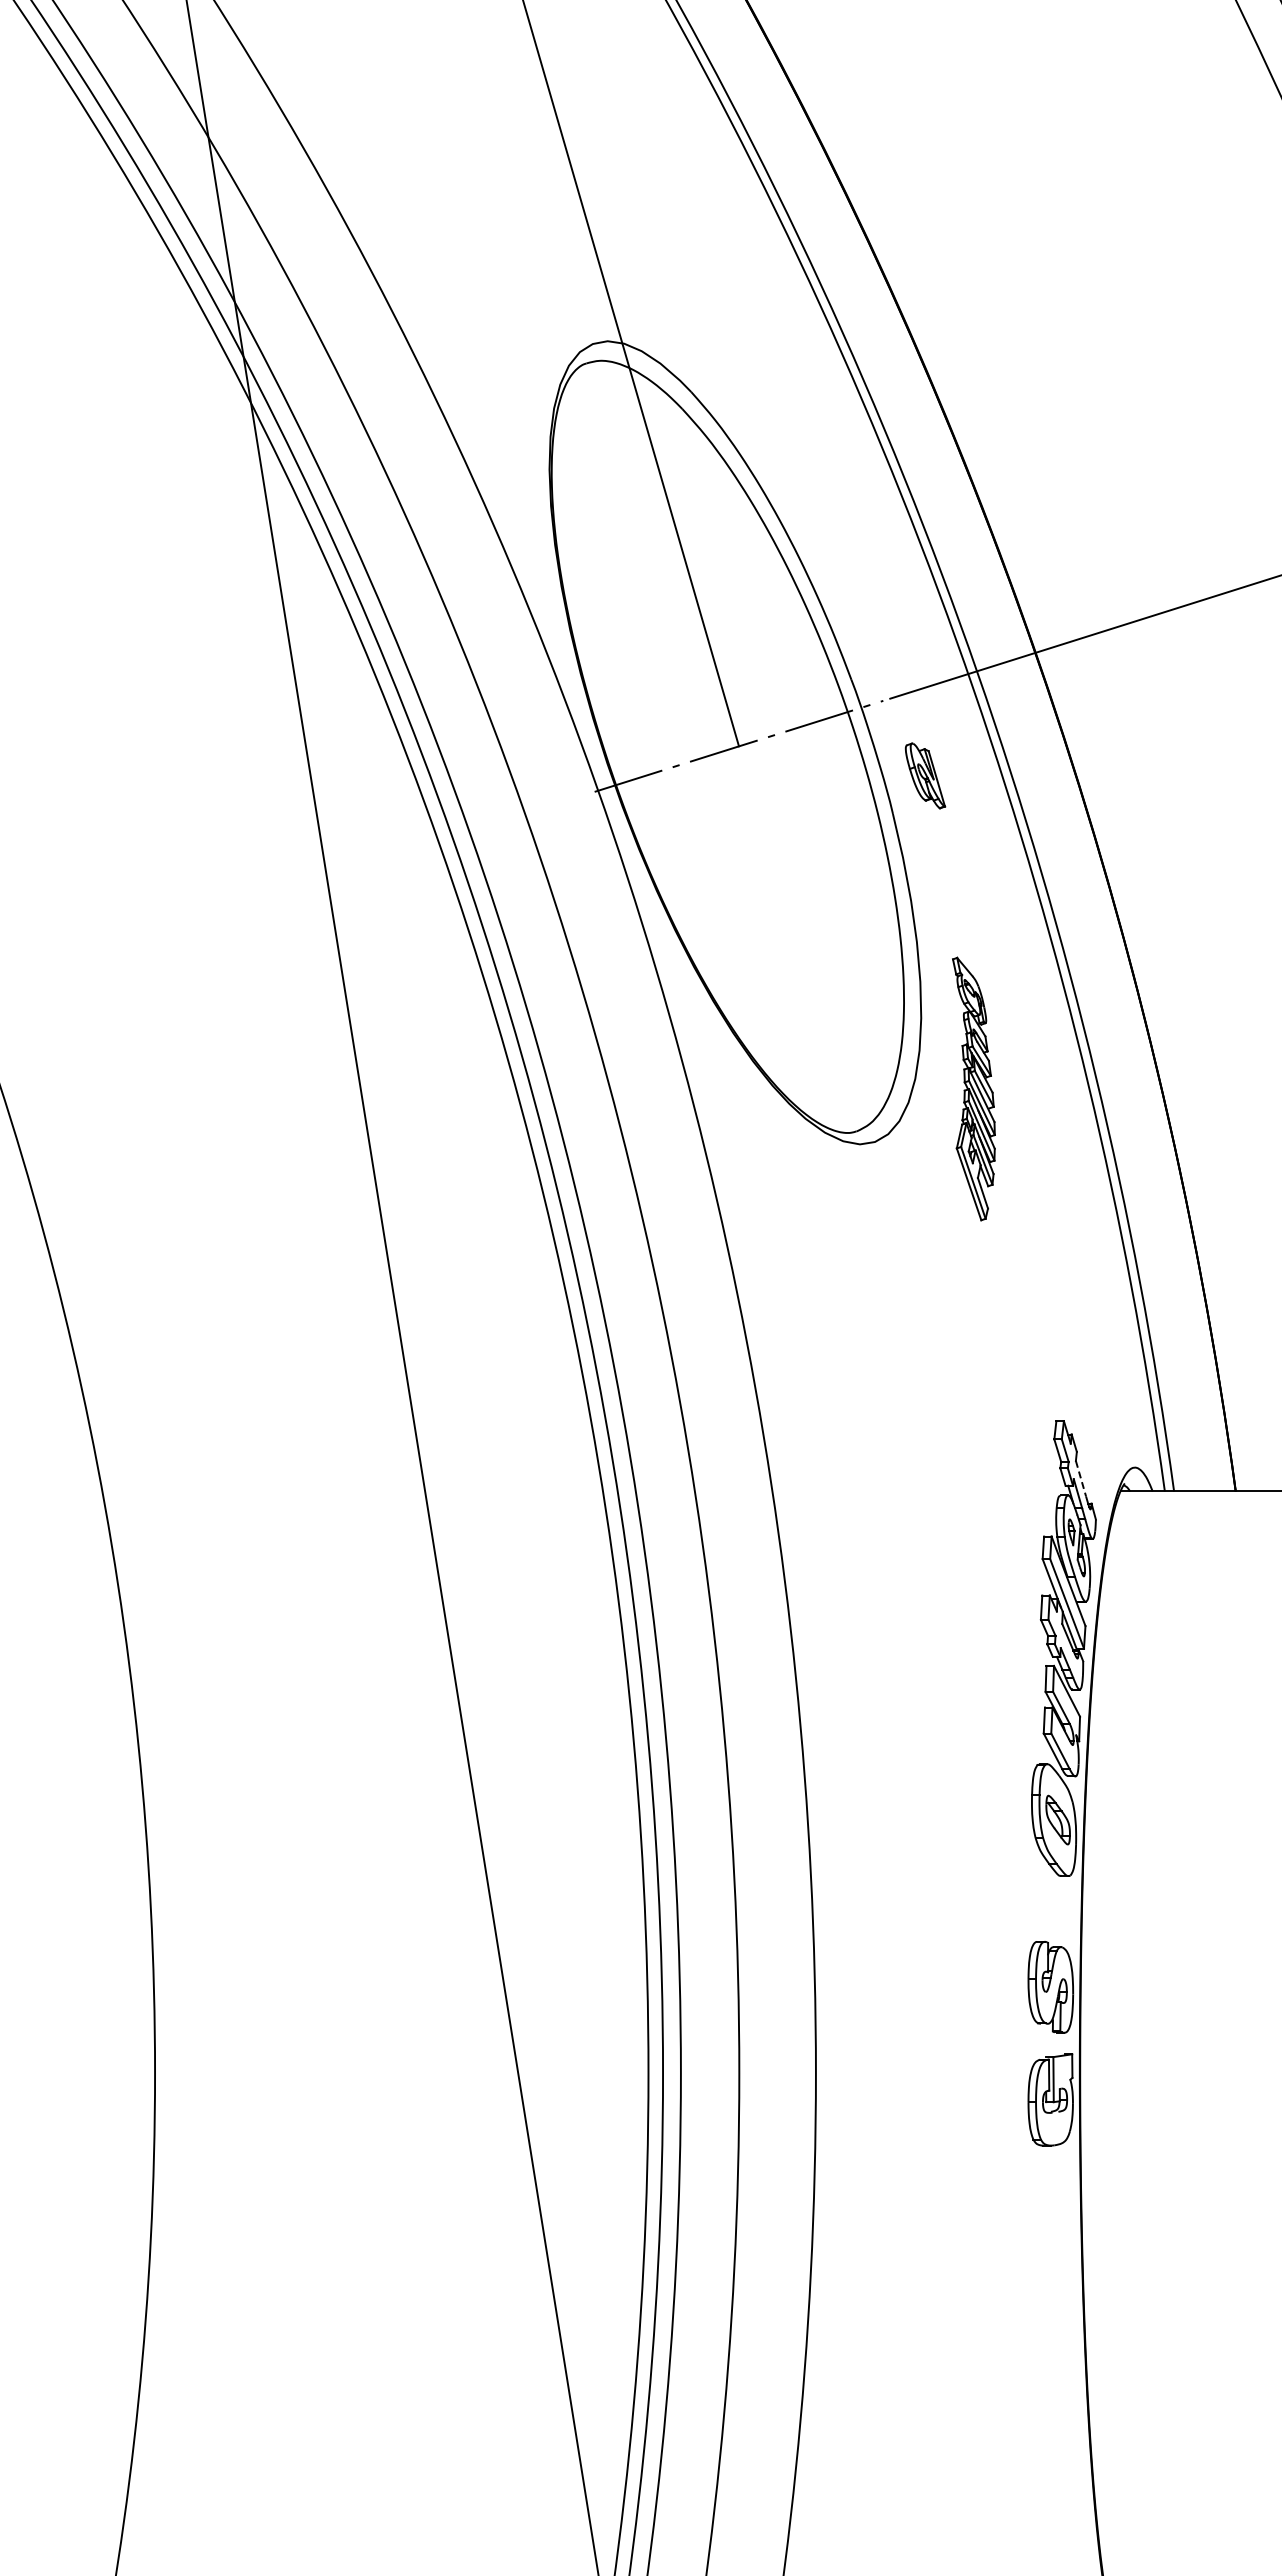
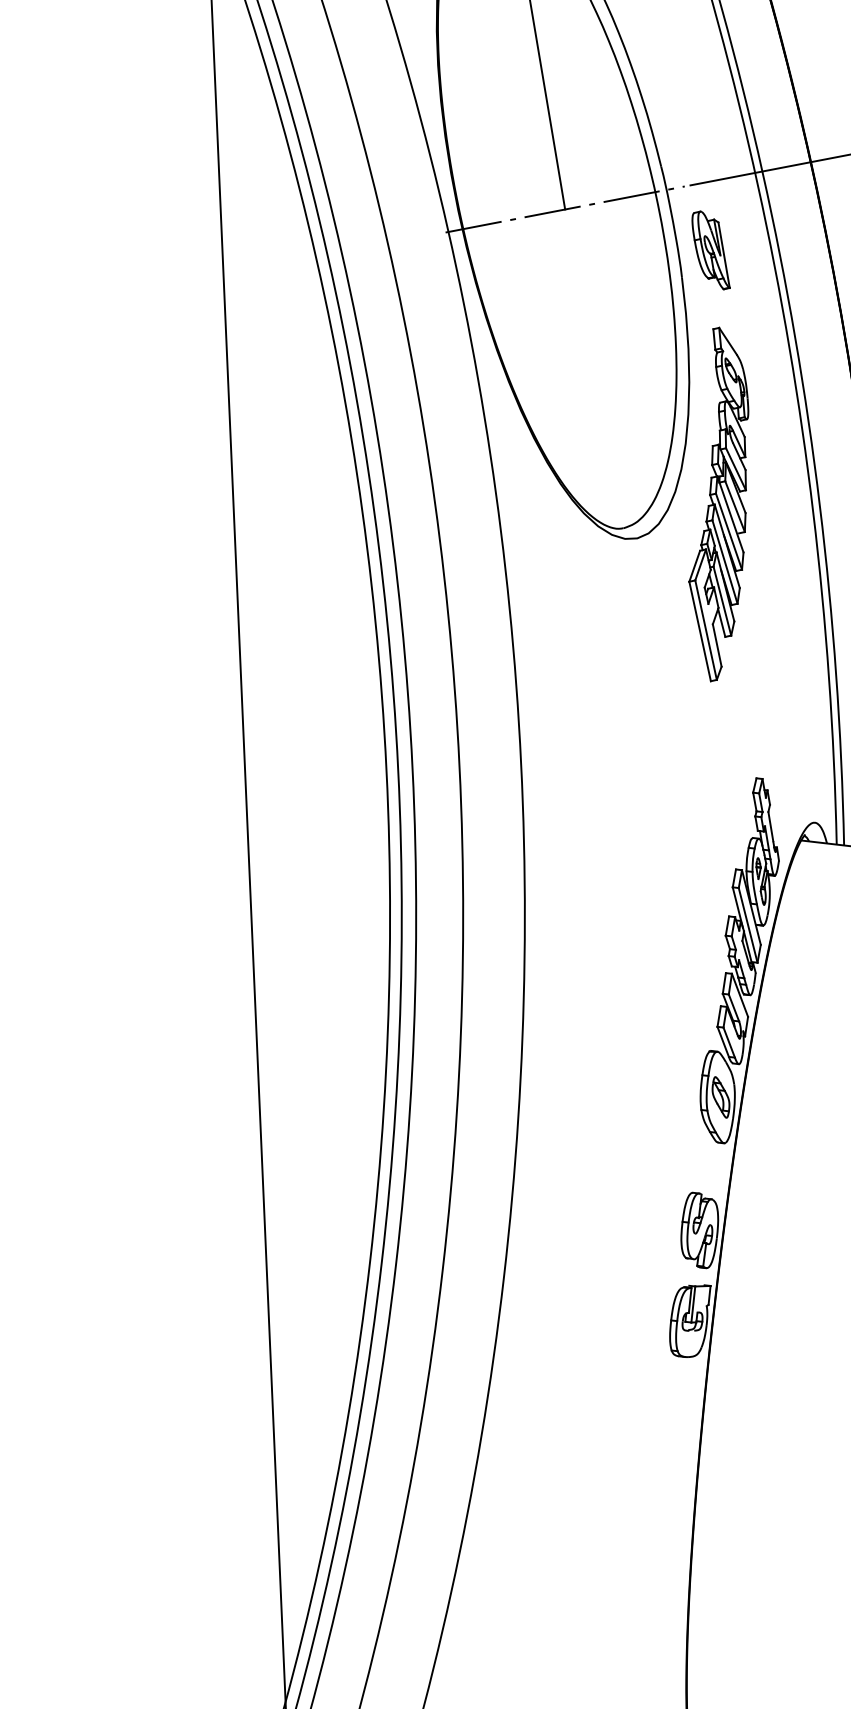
part: (925, 775) -> (711, 250), size x1.43
part: (973, 1088) -> (721, 504), size x1.67
line: (1081, 1479) -> (771, 827), dashed -> solid

